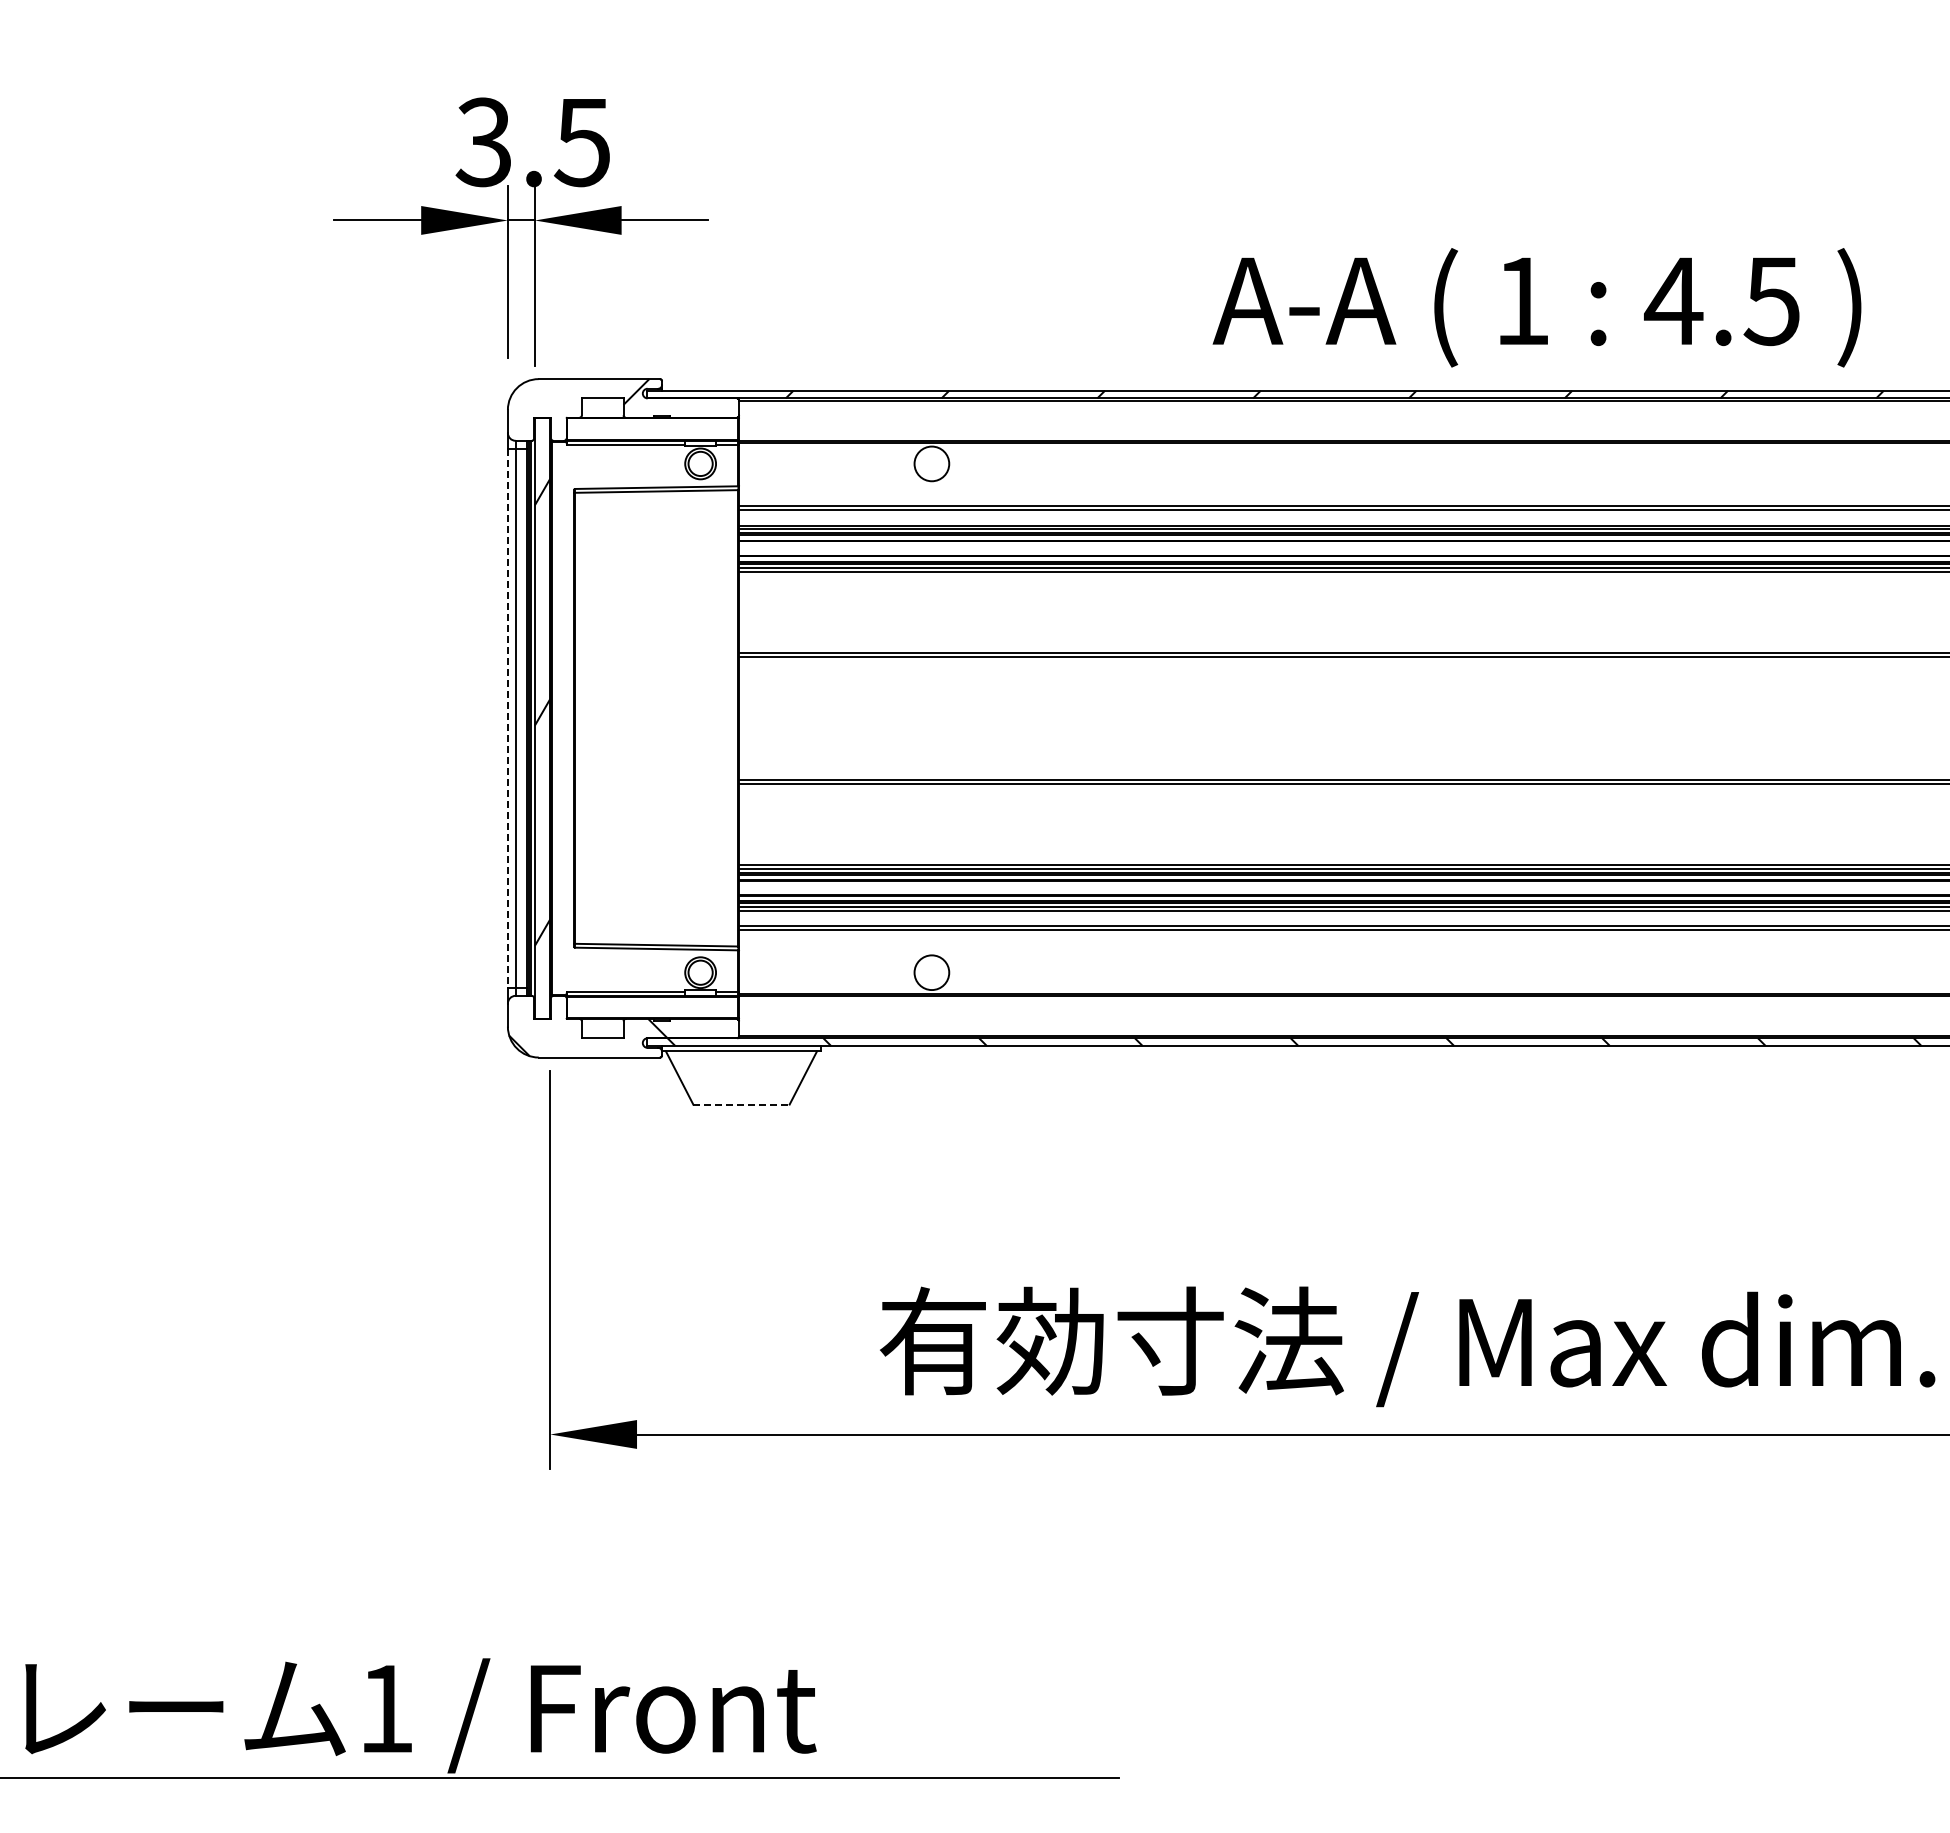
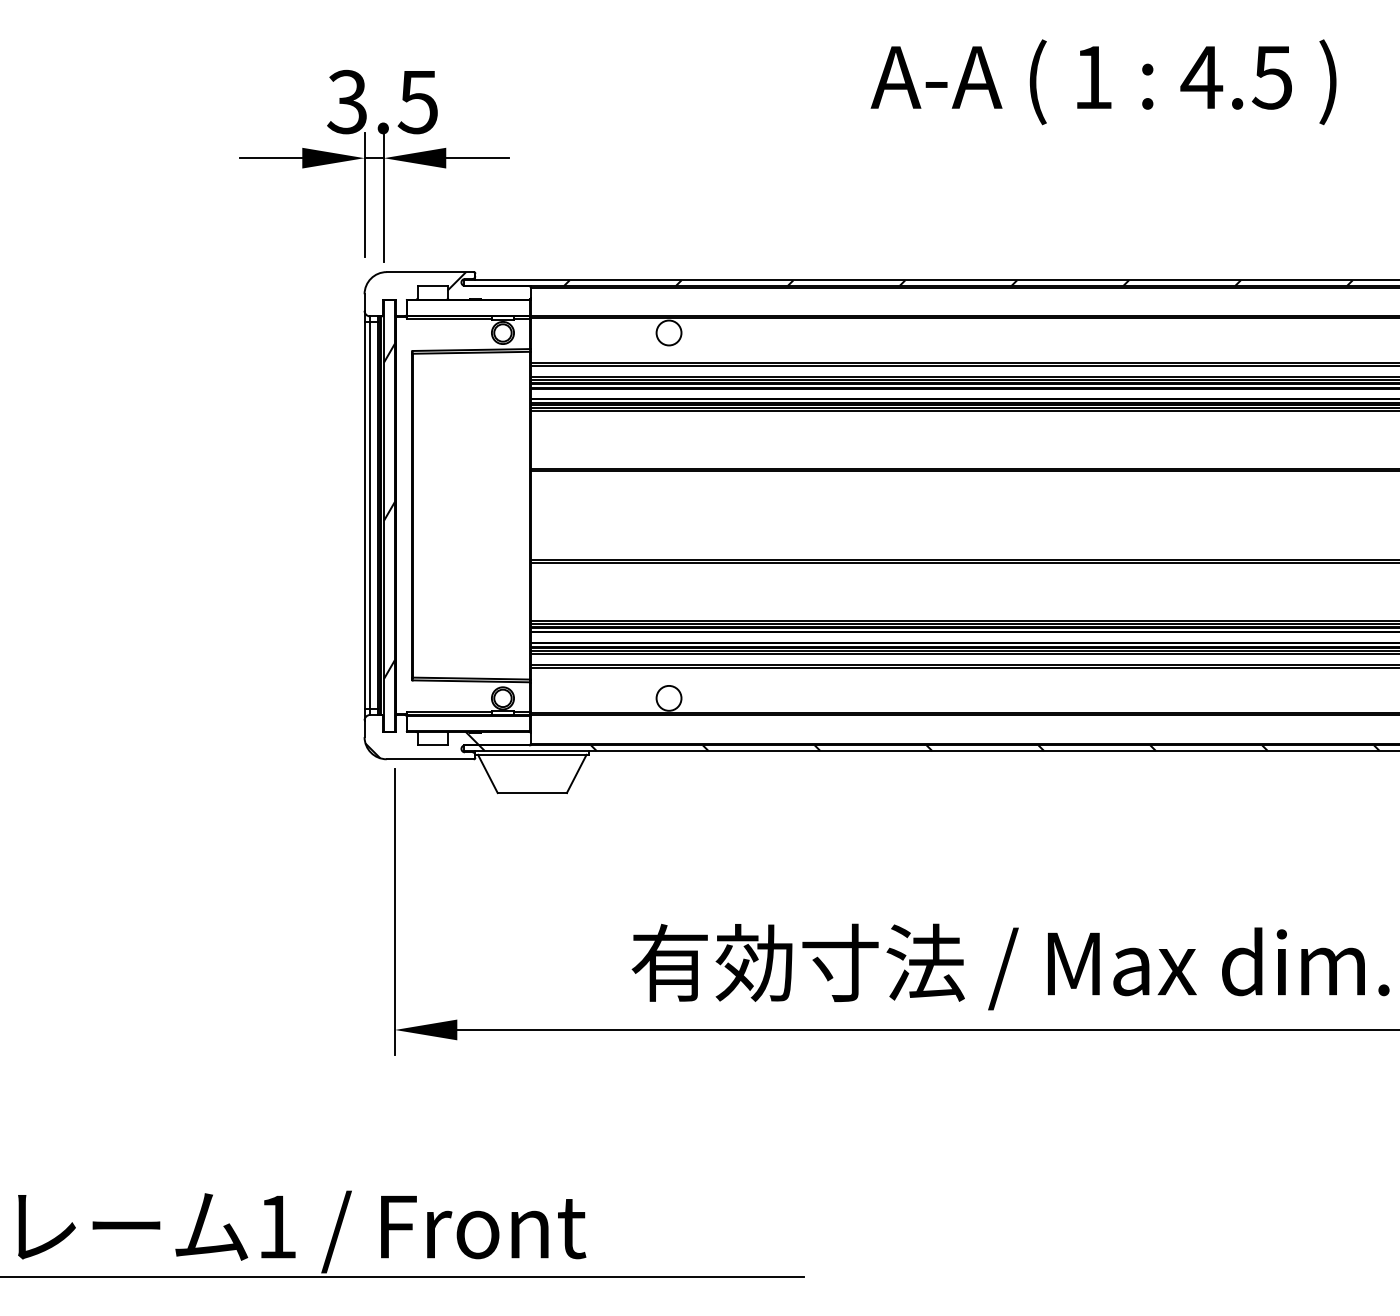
text: (1536, 307) -> (1103, 82), moved
line: (507, 718) -> (364, 515), dashed -> solid
line: (741, 1104) -> (532, 793), dashed -> solid

